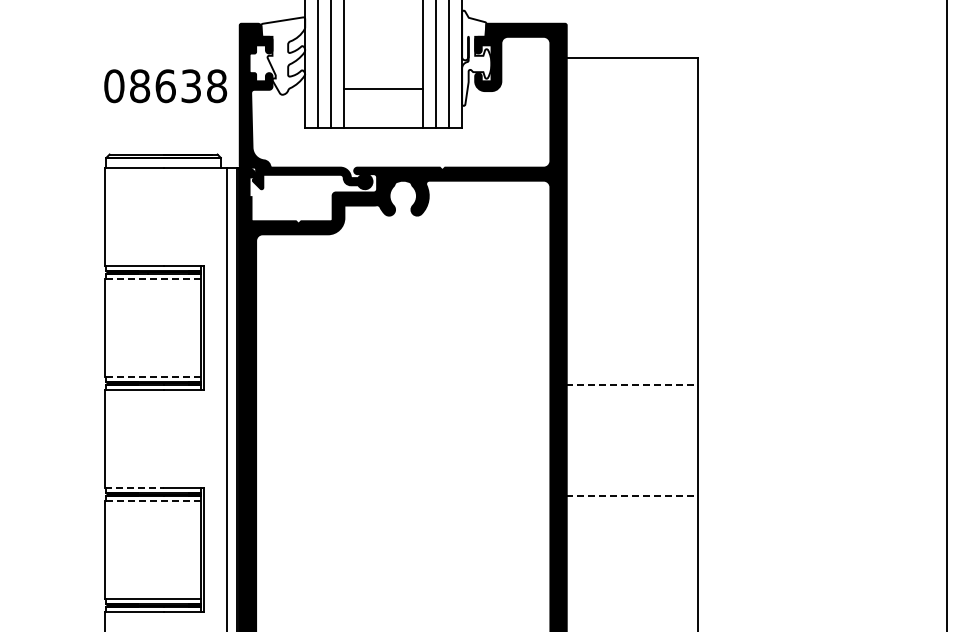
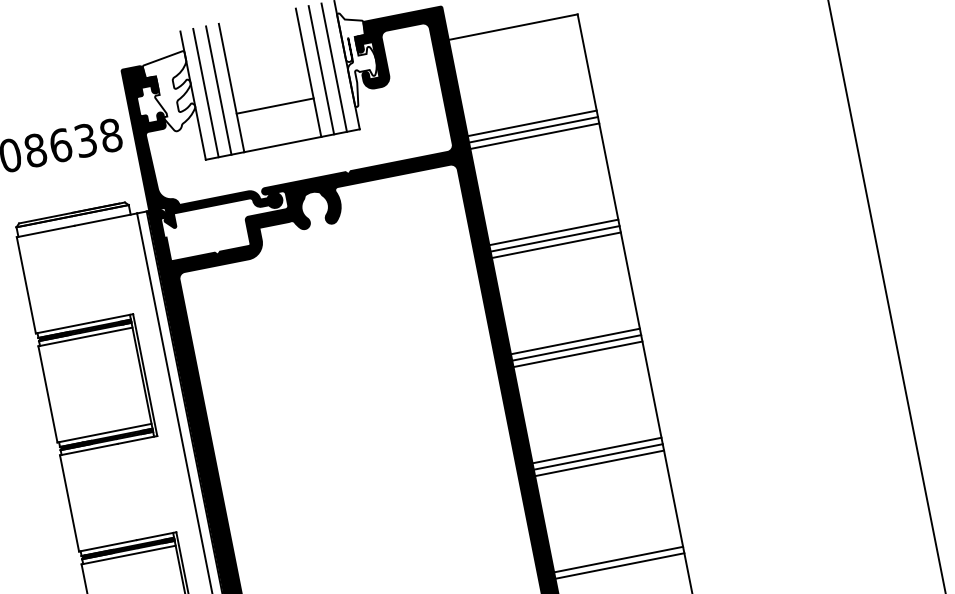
line: (631, 156) -> (531, 123), added
line: (631, 162) -> (532, 129), added
line: (631, 169) -> (533, 136), added
line: (631, 267) -> (552, 232), added
line: (631, 273) -> (554, 238), added
line: (152, 278) -> (85, 336), dashed -> solid
line: (631, 280) -> (555, 245), added
line: (152, 376) -> (104, 432), dashed -> solid
line: (631, 378) -> (574, 341), added
line: (632, 384) -> (576, 347), dashed -> solid
line: (631, 391) -> (577, 354), added
line: (134, 488) -> (108, 546), dashed -> solid
line: (631, 489) -> (596, 450), added
line: (632, 496) -> (598, 457), dashed -> solid
line: (152, 501) -> (128, 555), dashed -> solid
line: (631, 502) -> (598, 463), added
line: (631, 600) -> (617, 559), added
line: (631, 607) -> (619, 566), added

